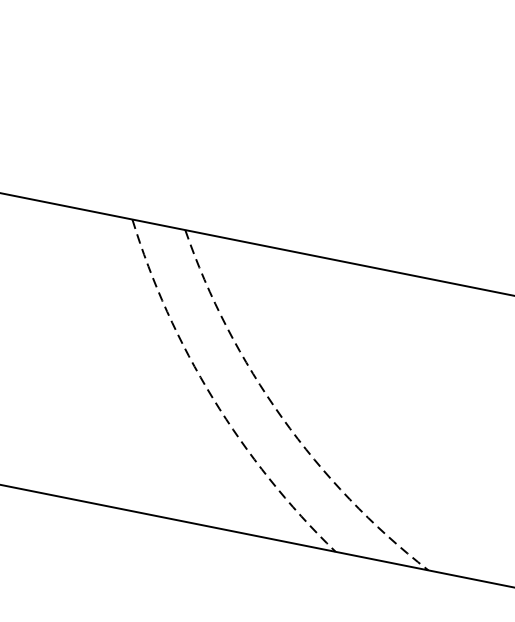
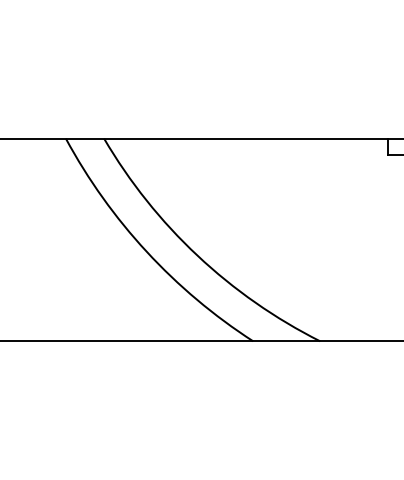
arc: (212, 397) -> (146, 251), dashed -> solid
arc: (282, 417) -> (197, 255), dashed -> solid

